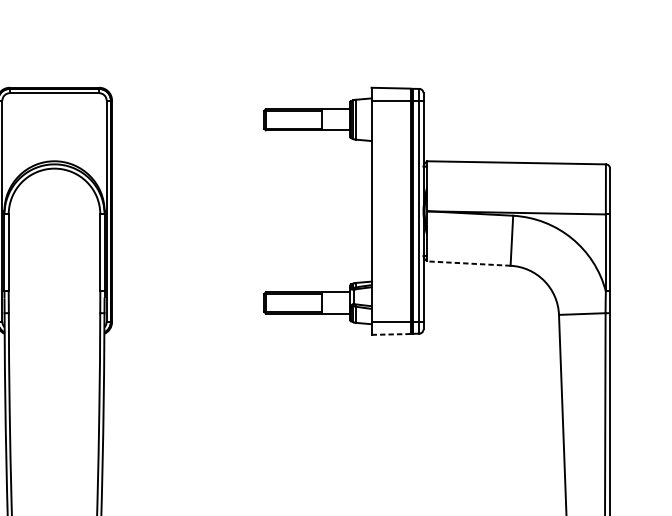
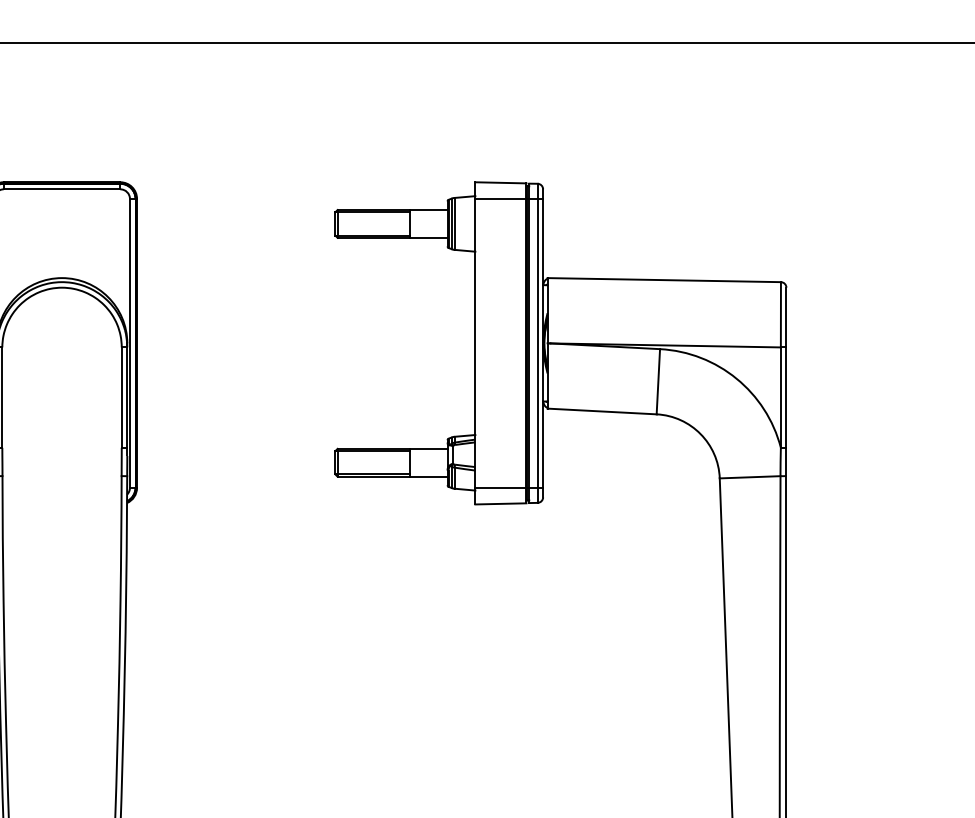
line: (469, 263) -> (602, 411), dashed -> solid
line: (390, 334) -> (500, 503), dashed -> solid

